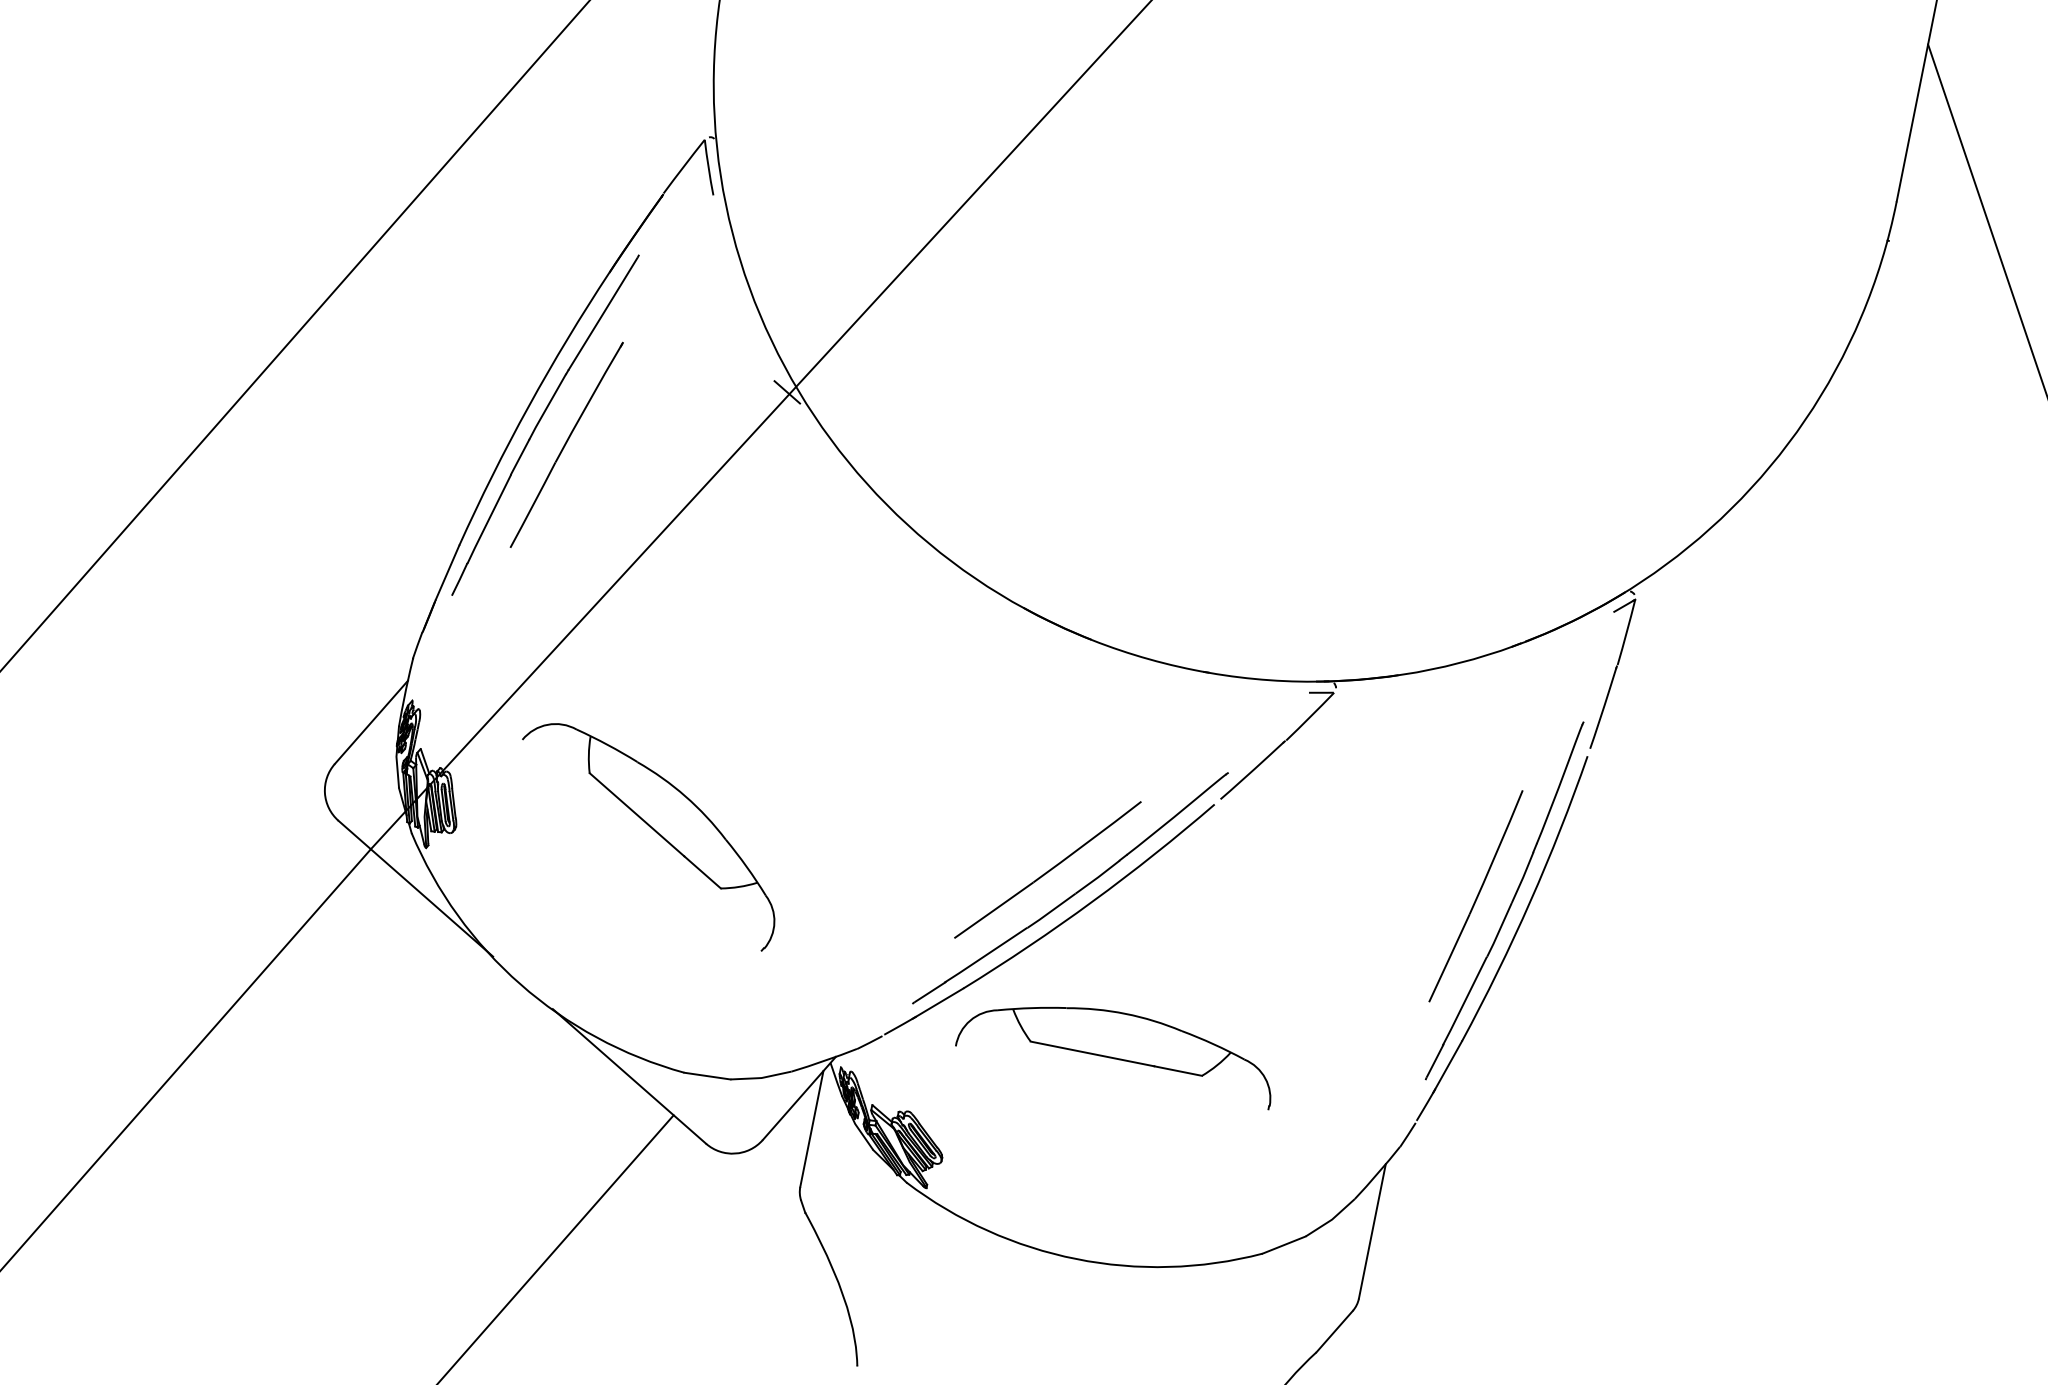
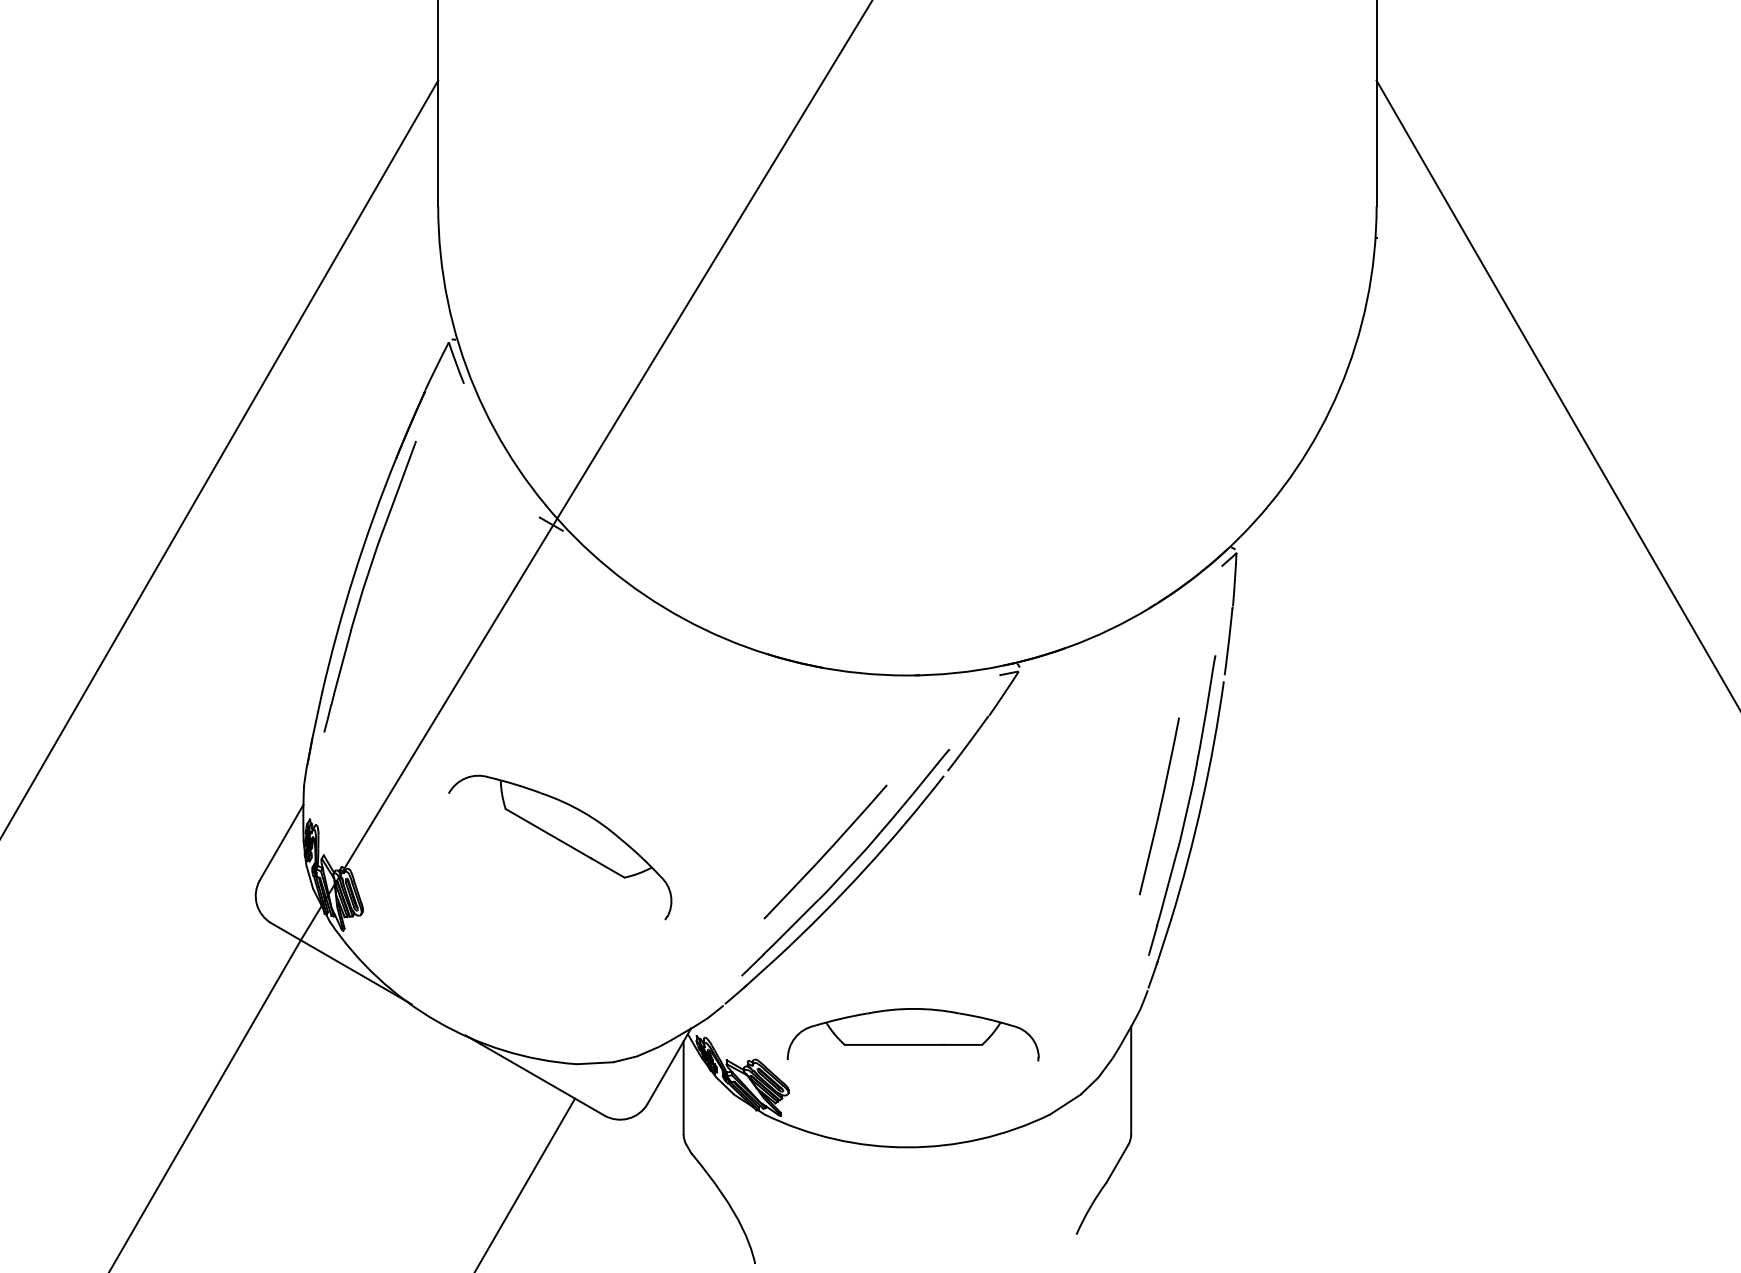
part: (566, 444) -> (389, 598), removed
part: (648, 834) -> (560, 847), moved
part: (1117, 1045) -> (912, 1034), moved

